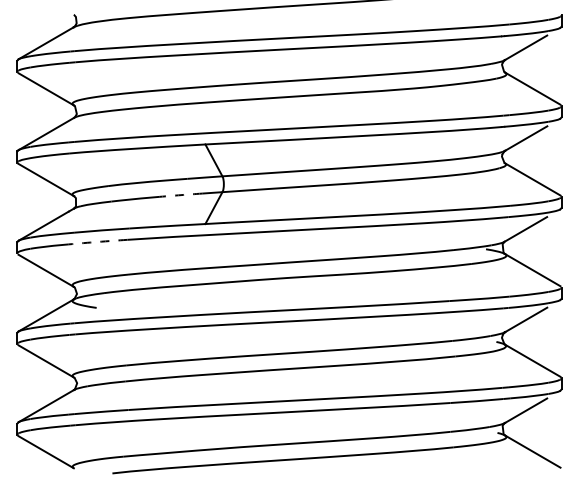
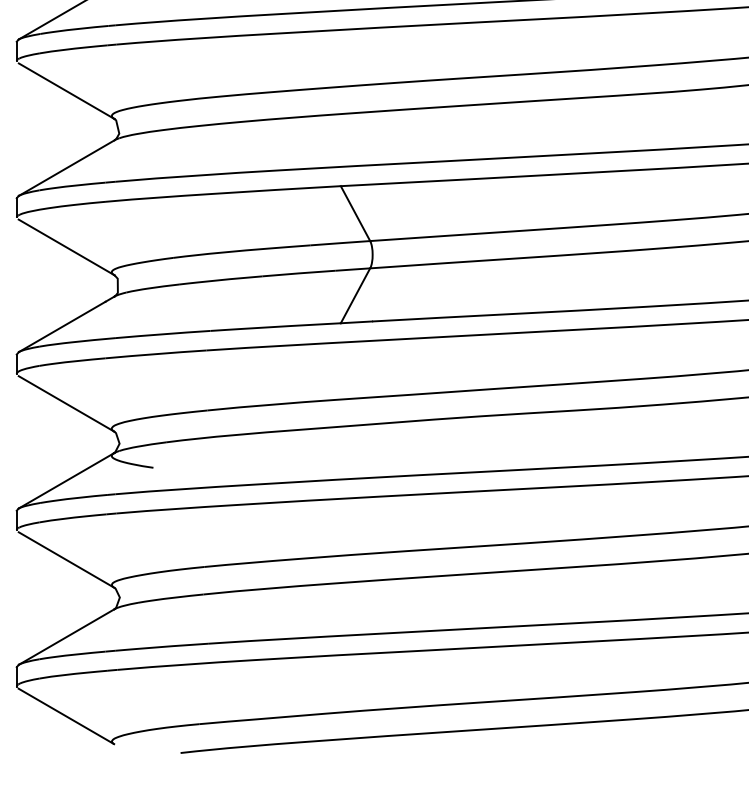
arc: (181, 195) -> (299, 274), dashed -> solid
arc: (98, 241) -> (156, 353), dashed -> solid

